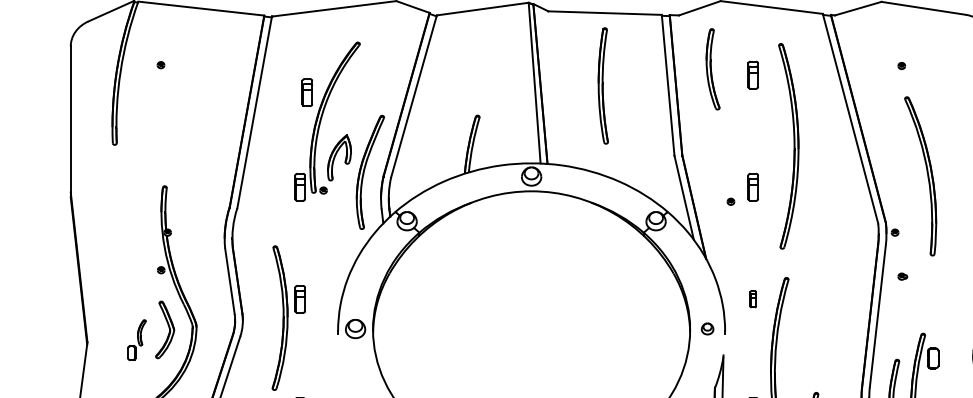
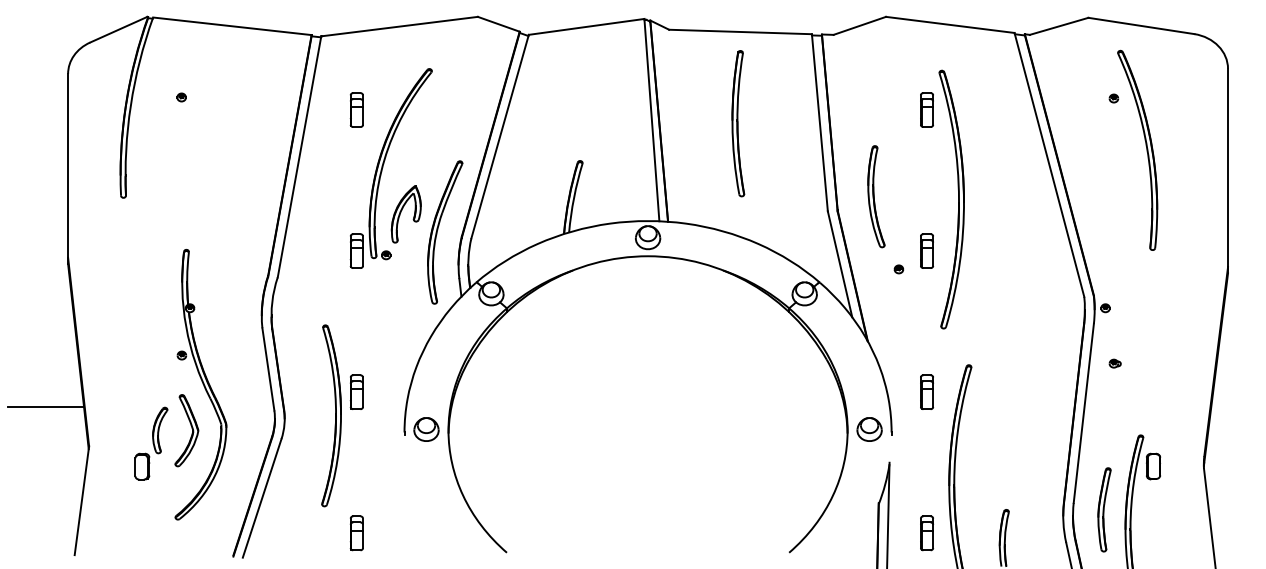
part: (713, 69) -> (876, 196), moved
part: (307, 92) -> (356, 109), moved
part: (794, 146) -> (958, 199), moved
part: (926, 172) -> (1145, 145), moved
part: (752, 298) -> (926, 391), size x1.67
line: (53, 311) -> (46, 407), added
part: (707, 328) -> (869, 429), size x1.67
part: (137, 340) -> (151, 443), size x1.43

